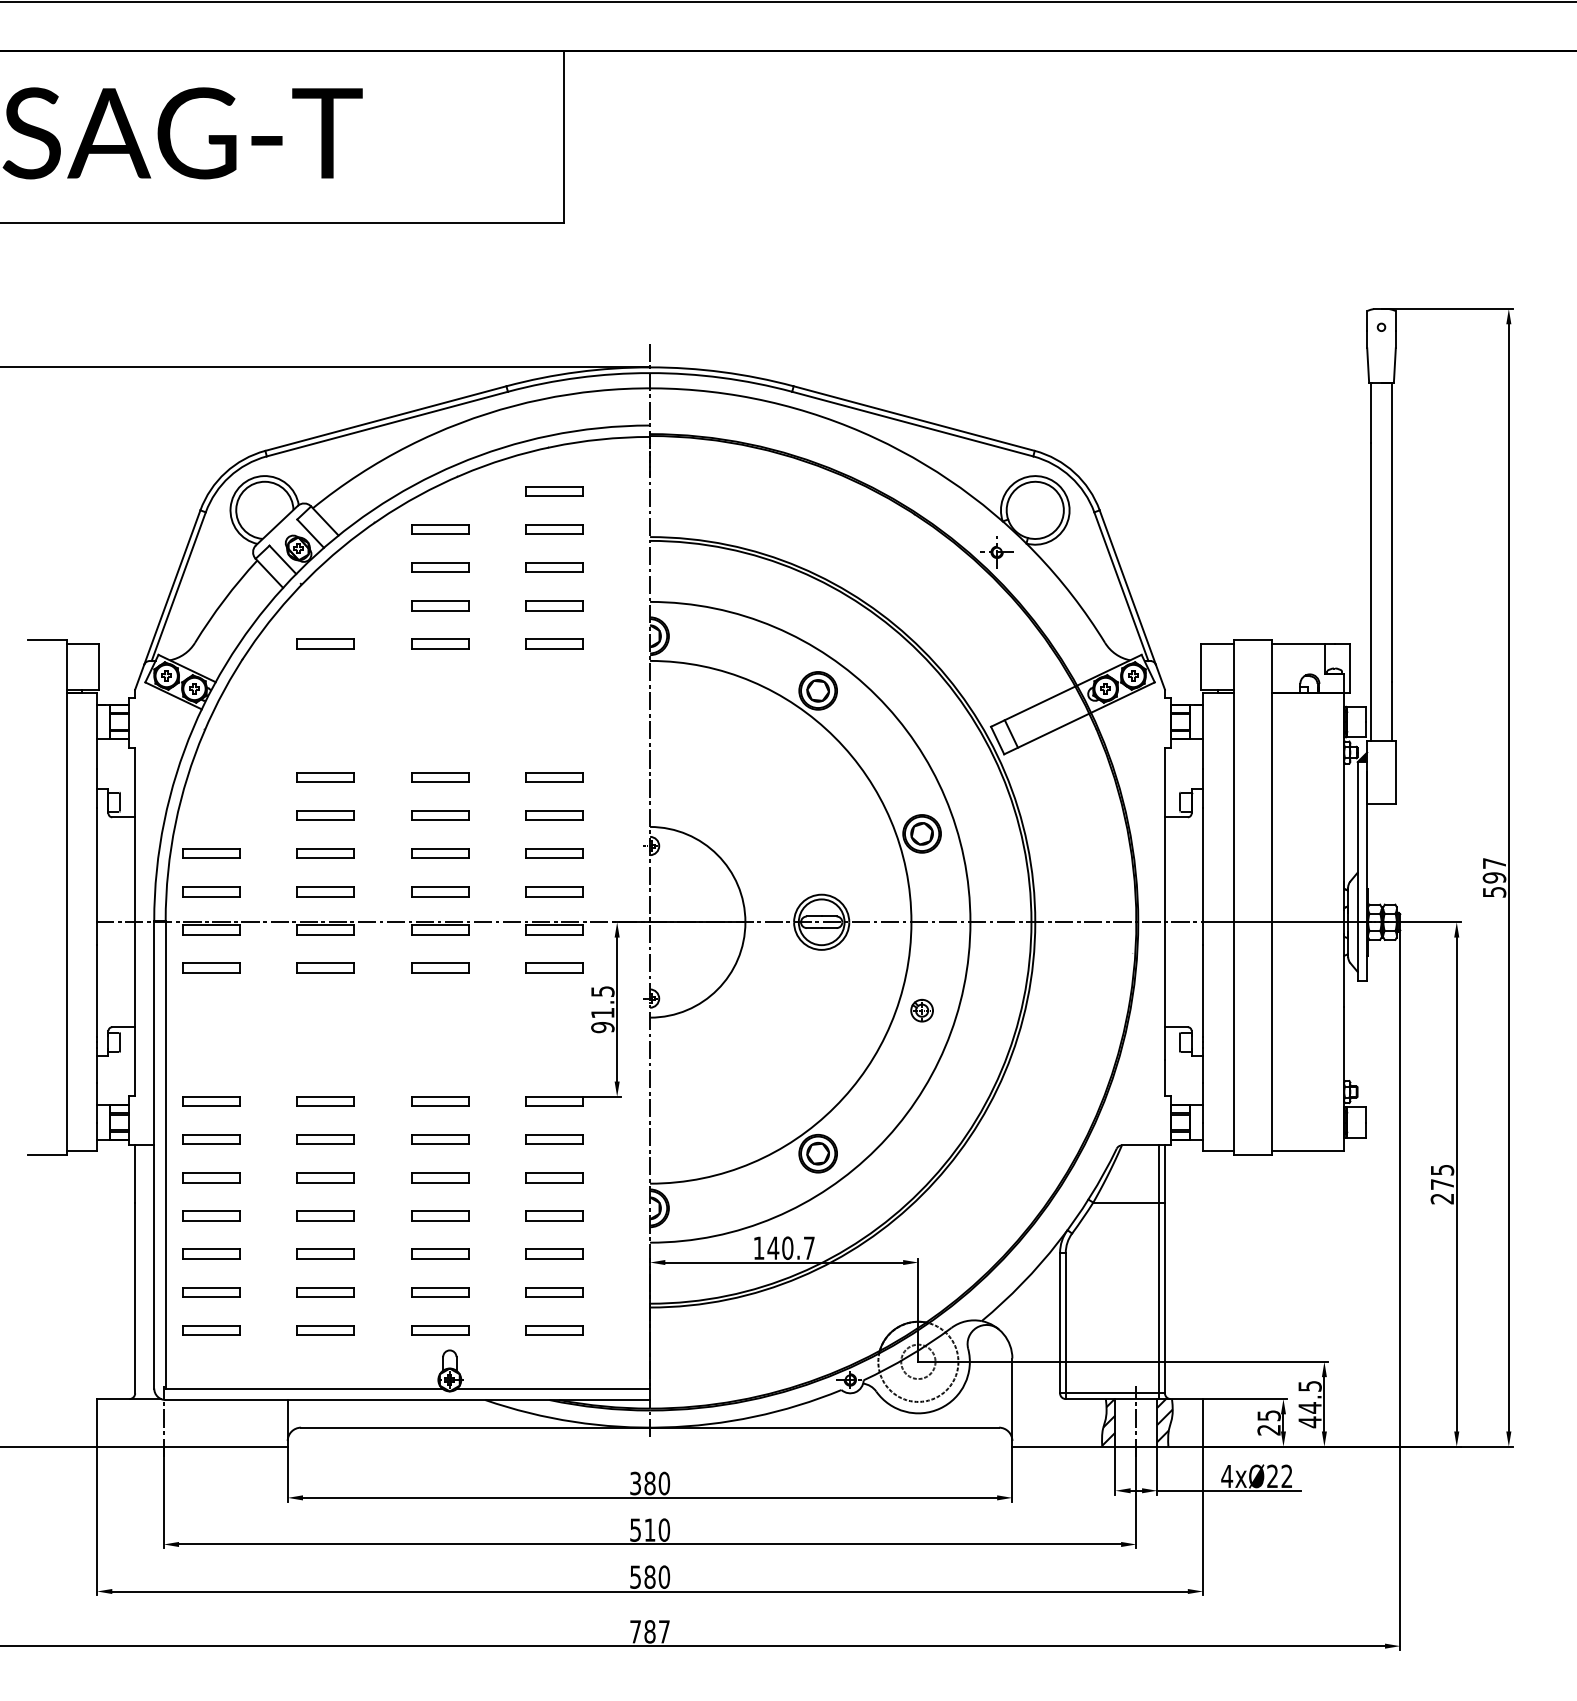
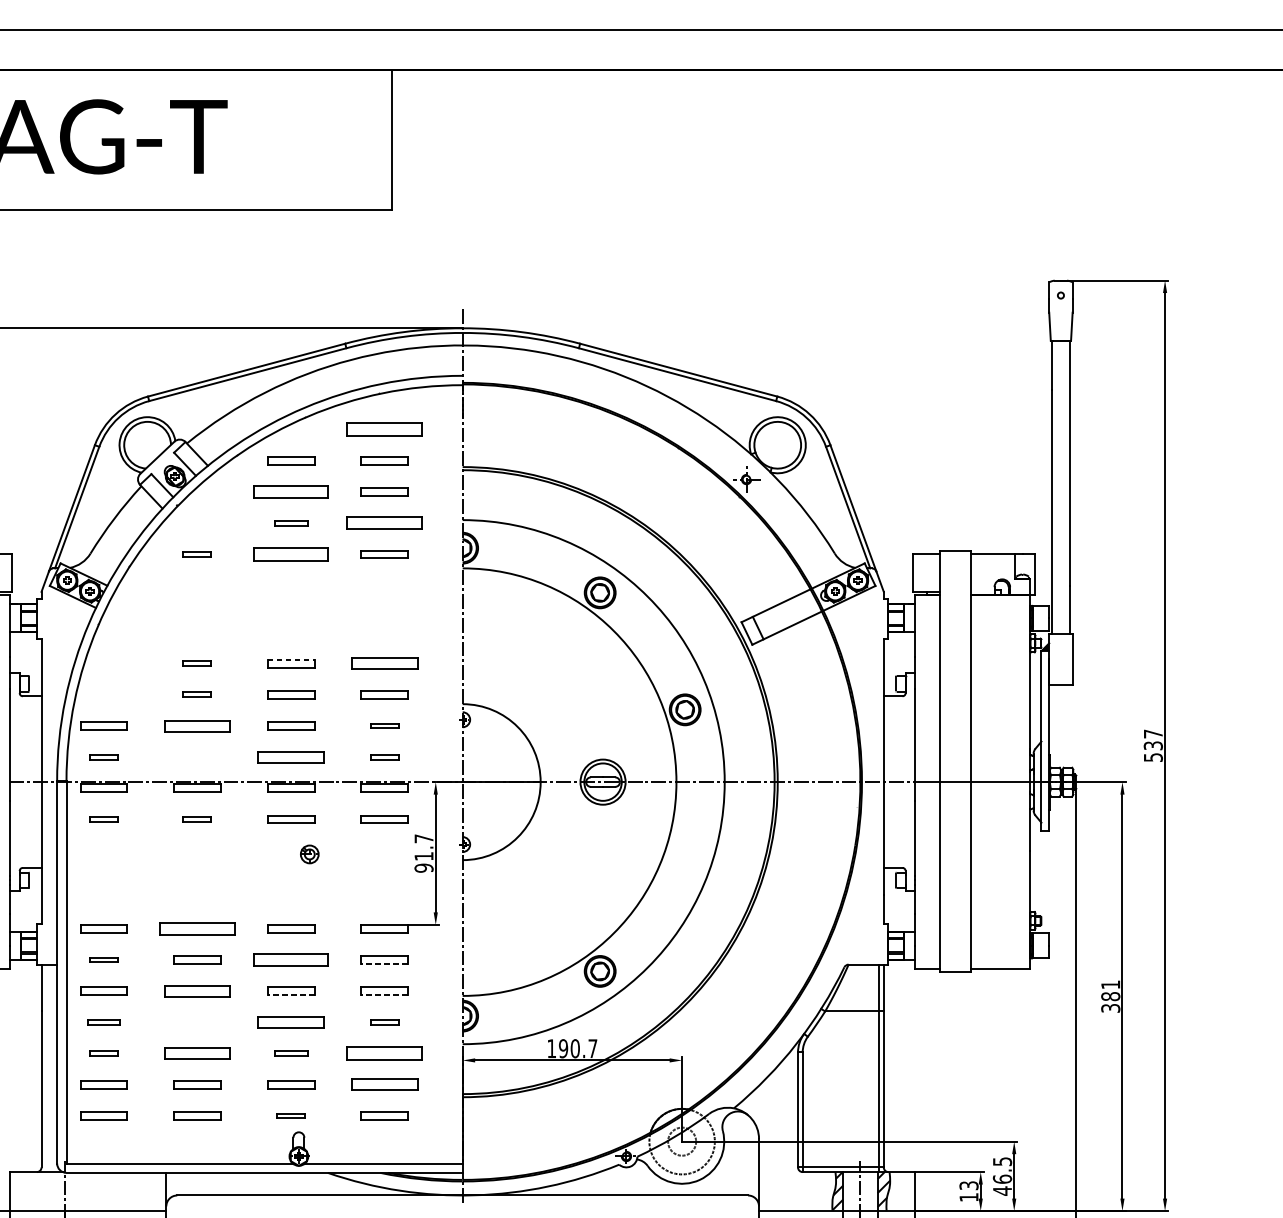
part: (554, 491) -> (384, 429), size x1.6
part: (440, 567) -> (291, 491), size x1.6
part: (440, 605) -> (291, 523), size x0.7
part: (554, 605) -> (384, 523), size x1.6
part: (325, 643) -> (197, 554), size x0.6
part: (440, 643) -> (291, 554), size x1.6
line: (440, 772) -> (291, 659), solid -> dashed
part: (325, 777) -> (197, 663), size x0.6
part: (554, 777) -> (384, 663), size x1.4
part: (325, 815) -> (197, 694), size x0.6
part: (325, 853) -> (197, 725), size x1.4
part: (554, 853) -> (384, 725), size x0.6
text: (1494, 877) -> (1153, 745), 597 -> 537
part: (211, 891) -> (103, 756), size x0.6
part: (325, 891) -> (197, 756), removed
part: (440, 891) -> (291, 756), size x1.4
part: (554, 891) -> (384, 756), size x0.6
part: (211, 967) -> (103, 819), size x0.6
part: (325, 967) -> (197, 819), size x0.6
text: (602, 991) -> (423, 838), 91.5 -> 91.7
part: (921, 1010) -> (309, 854), moved
part: (325, 1101) -> (197, 928), size x1.6
part: (211, 1139) -> (103, 959), size x0.6
part: (440, 1139) -> (291, 959), size x1.6
line: (554, 1144) -> (384, 963), solid -> dashed
part: (325, 1177) -> (197, 990), size x1.4
line: (440, 1182) -> (291, 994), solid -> dashed
line: (554, 1182) -> (384, 994), solid -> dashed
text: (1442, 1184) -> (1110, 996), 275 -> 381
part: (211, 1215) -> (103, 1021), size x0.7
part: (325, 1215) -> (197, 1021), removed
part: (440, 1215) -> (291, 1021), size x1.4
part: (554, 1215) -> (384, 1021), size x0.6
text: (773, 1247) -> (563, 1048), 140.7 -> 190.7
part: (211, 1253) -> (103, 1053), size x0.6
part: (325, 1253) -> (197, 1053), size x1.4
part: (440, 1253) -> (291, 1053), size x0.7
part: (554, 1253) -> (384, 1053), size x1.6
part: (554, 1292) -> (384, 1084), size x1.4
part: (440, 1330) -> (291, 1116), size x0.6
text: (1309, 1407) -> (1002, 1178), 44.5 -> 46.5
text: (1268, 1422) -> (968, 1191), 25 -> 13

